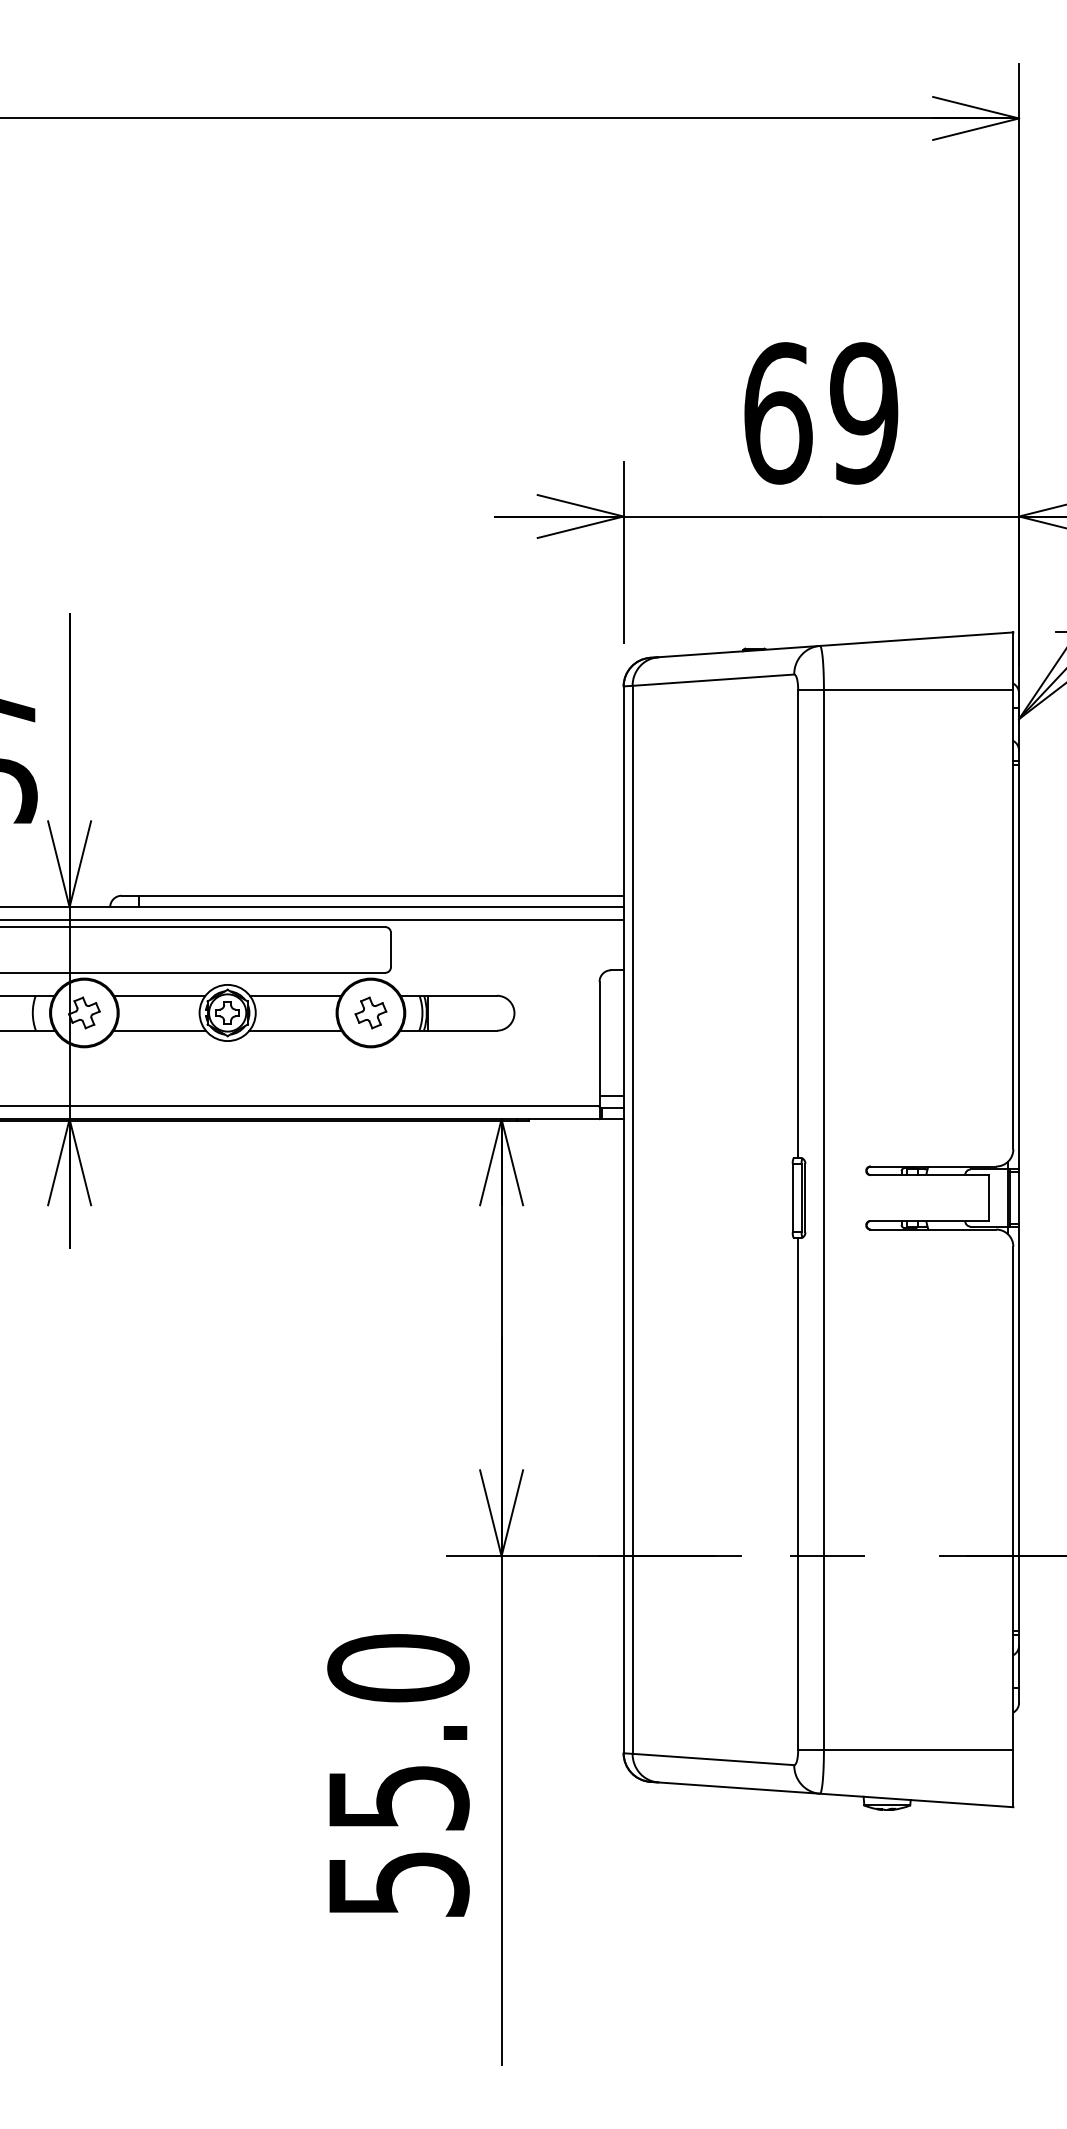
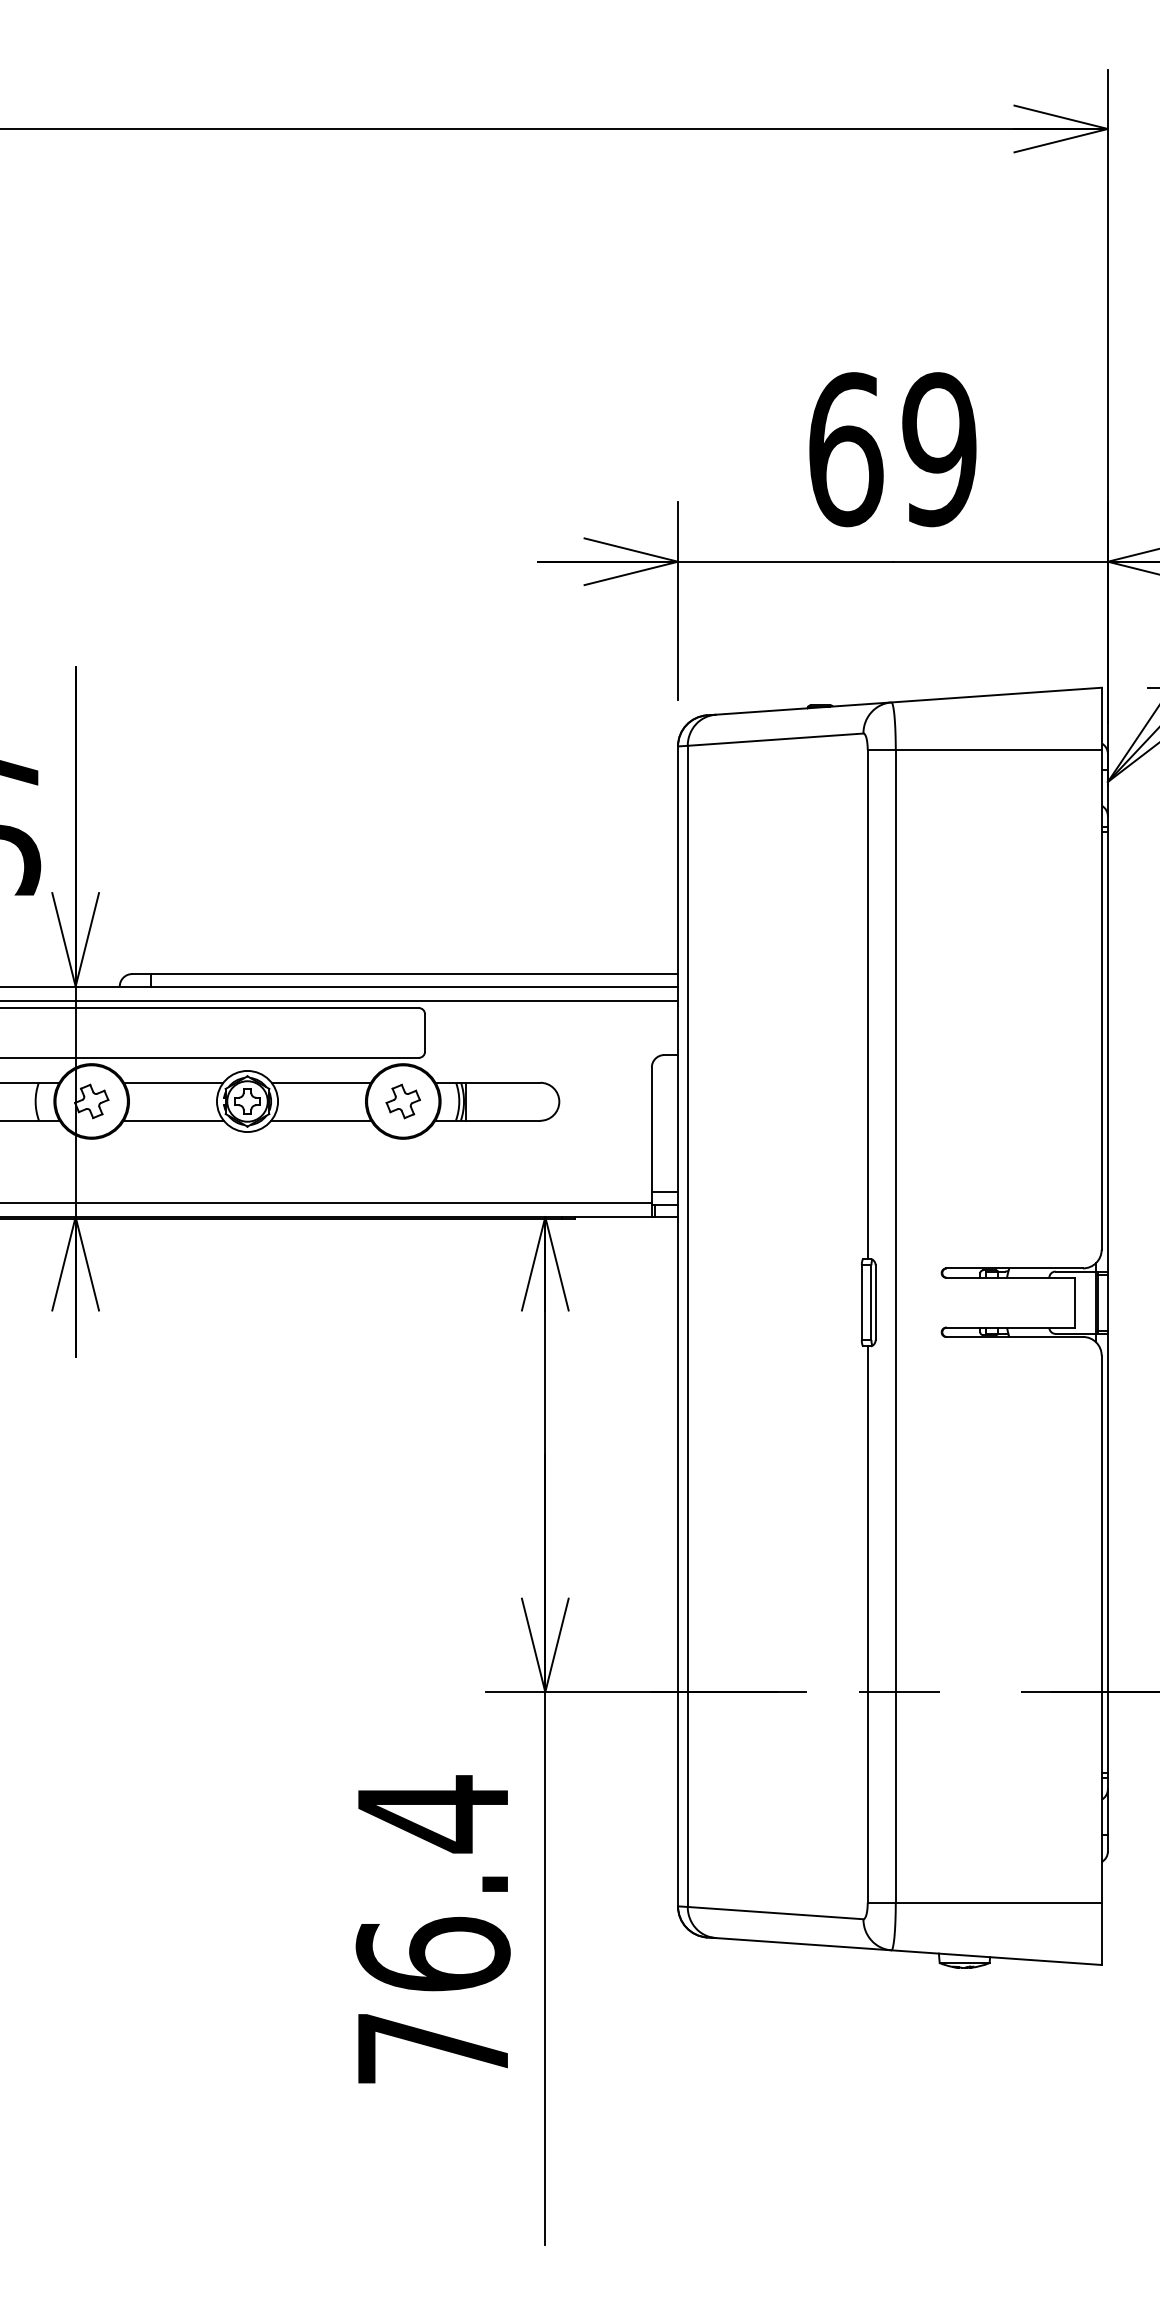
text: (398, 1774) -> (433, 1929), 55.0 -> 76.4

